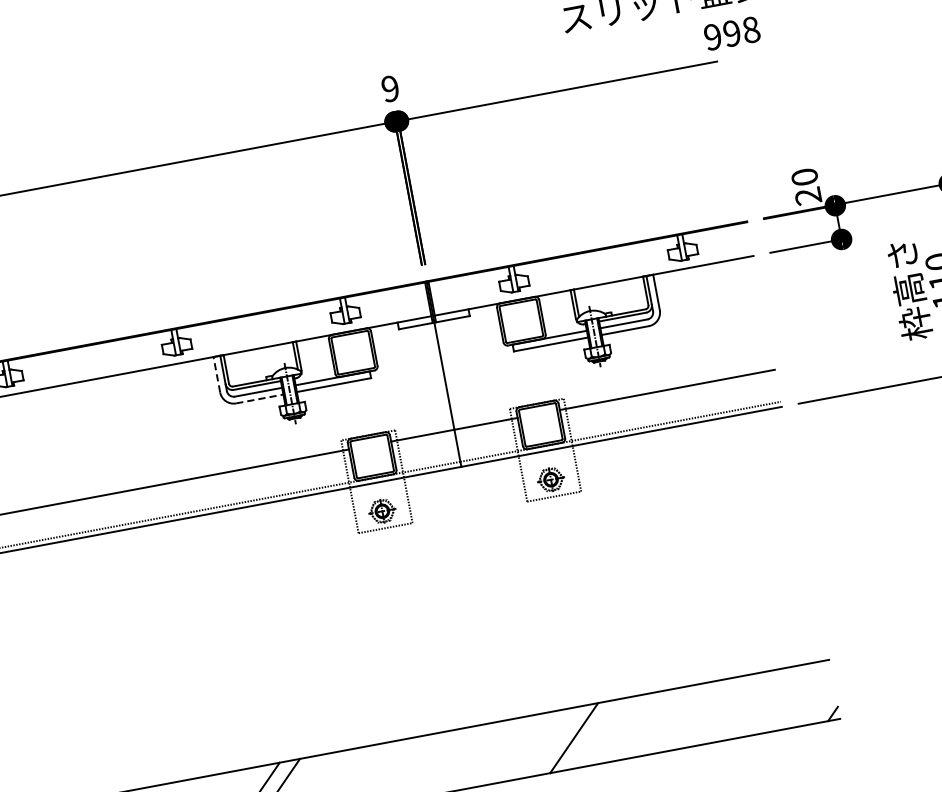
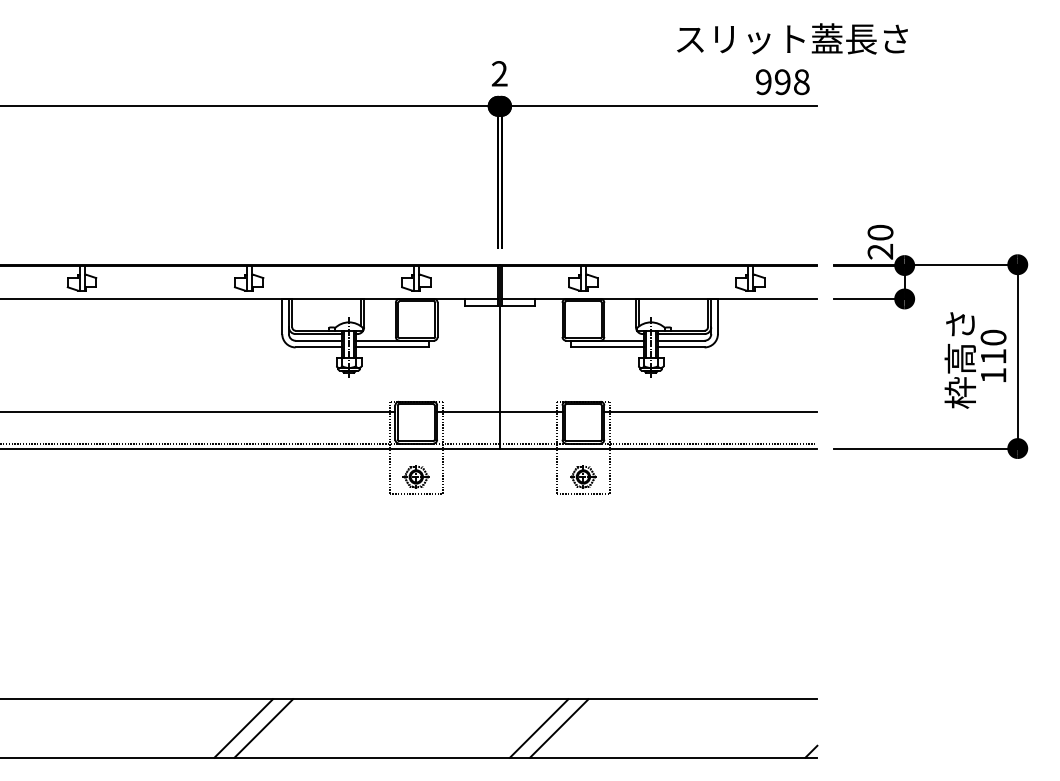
text: (731, 33) -> (782, 82), moved
text: (390, 88) -> (499, 73), 9 -> 2
line: (217, 374) -> (282, 316), dashed -> solid
line: (260, 398) -> (319, 347), dashed -> solid
line: (553, 742) -> (538, 728), added

